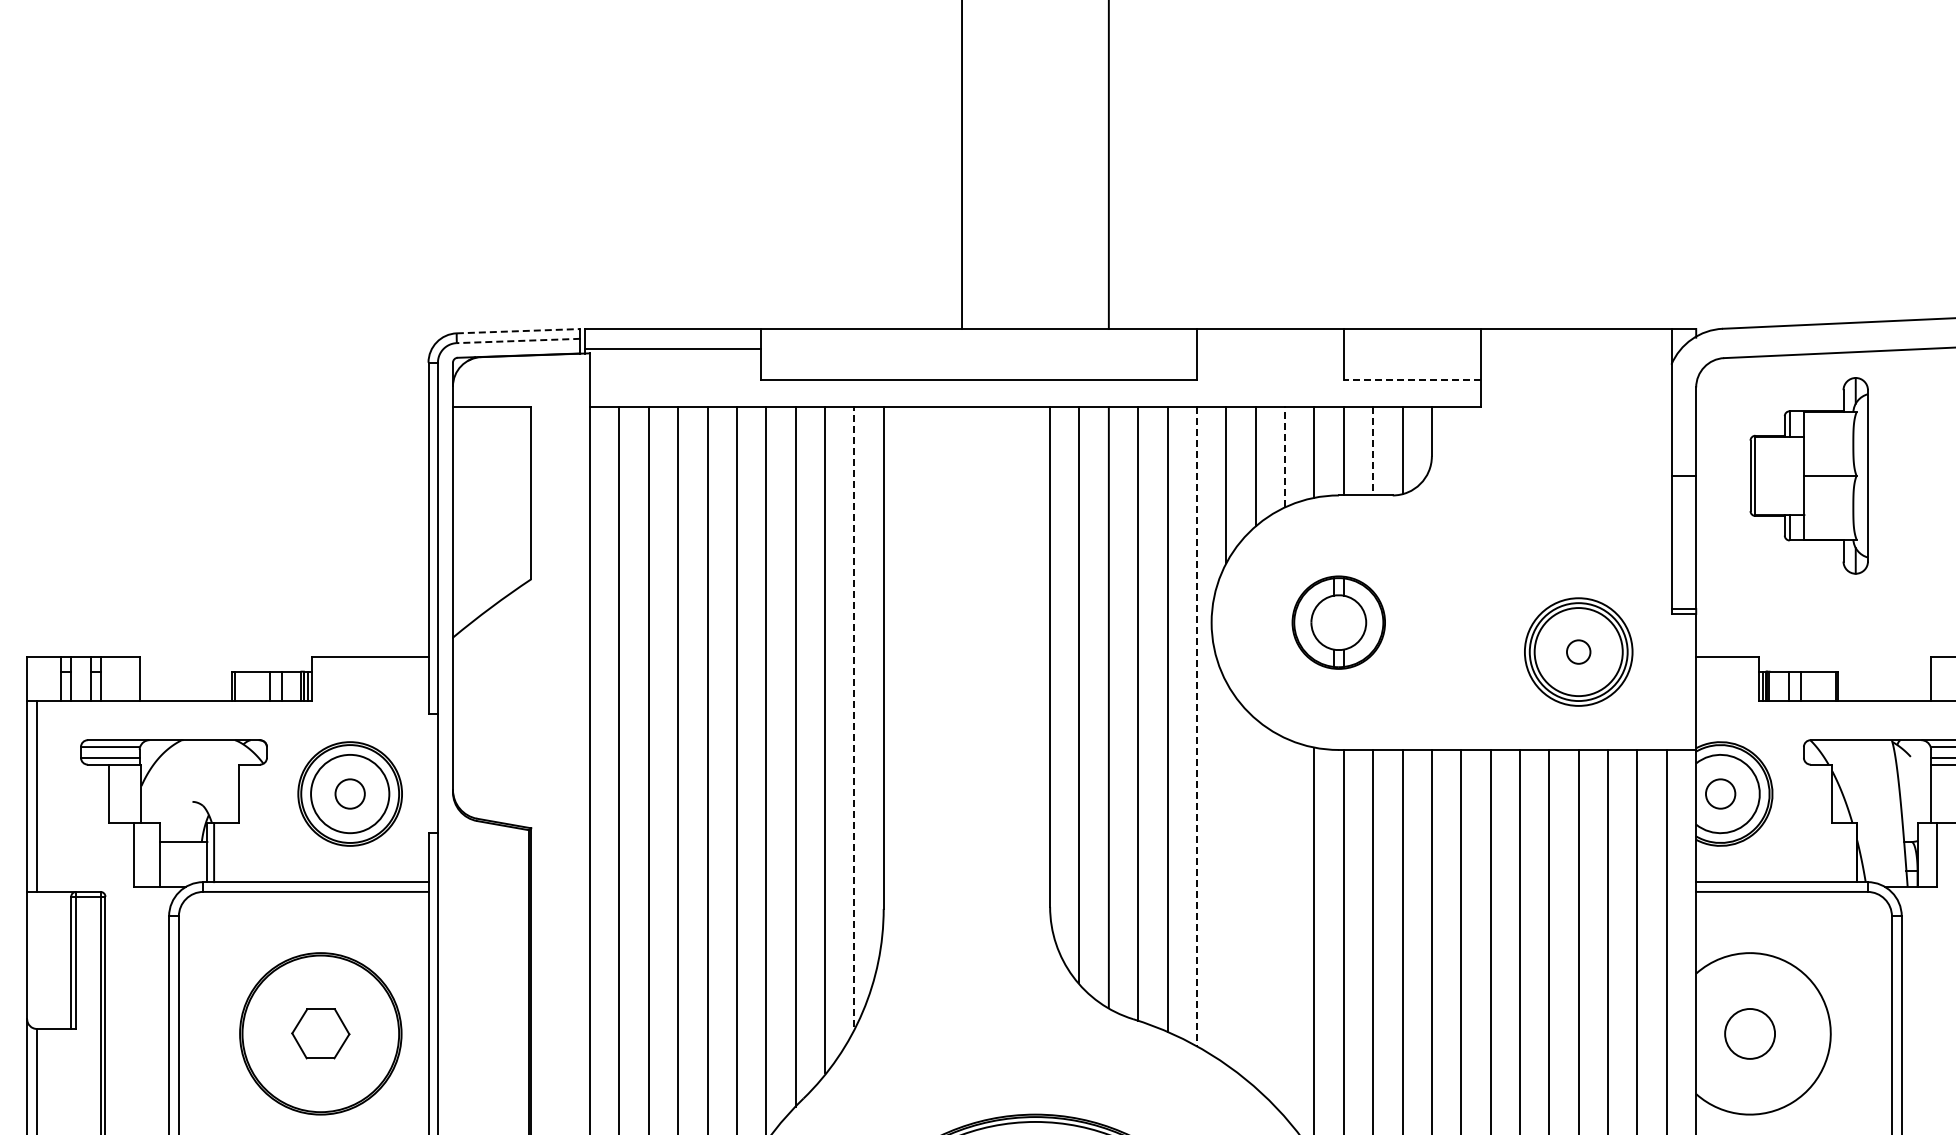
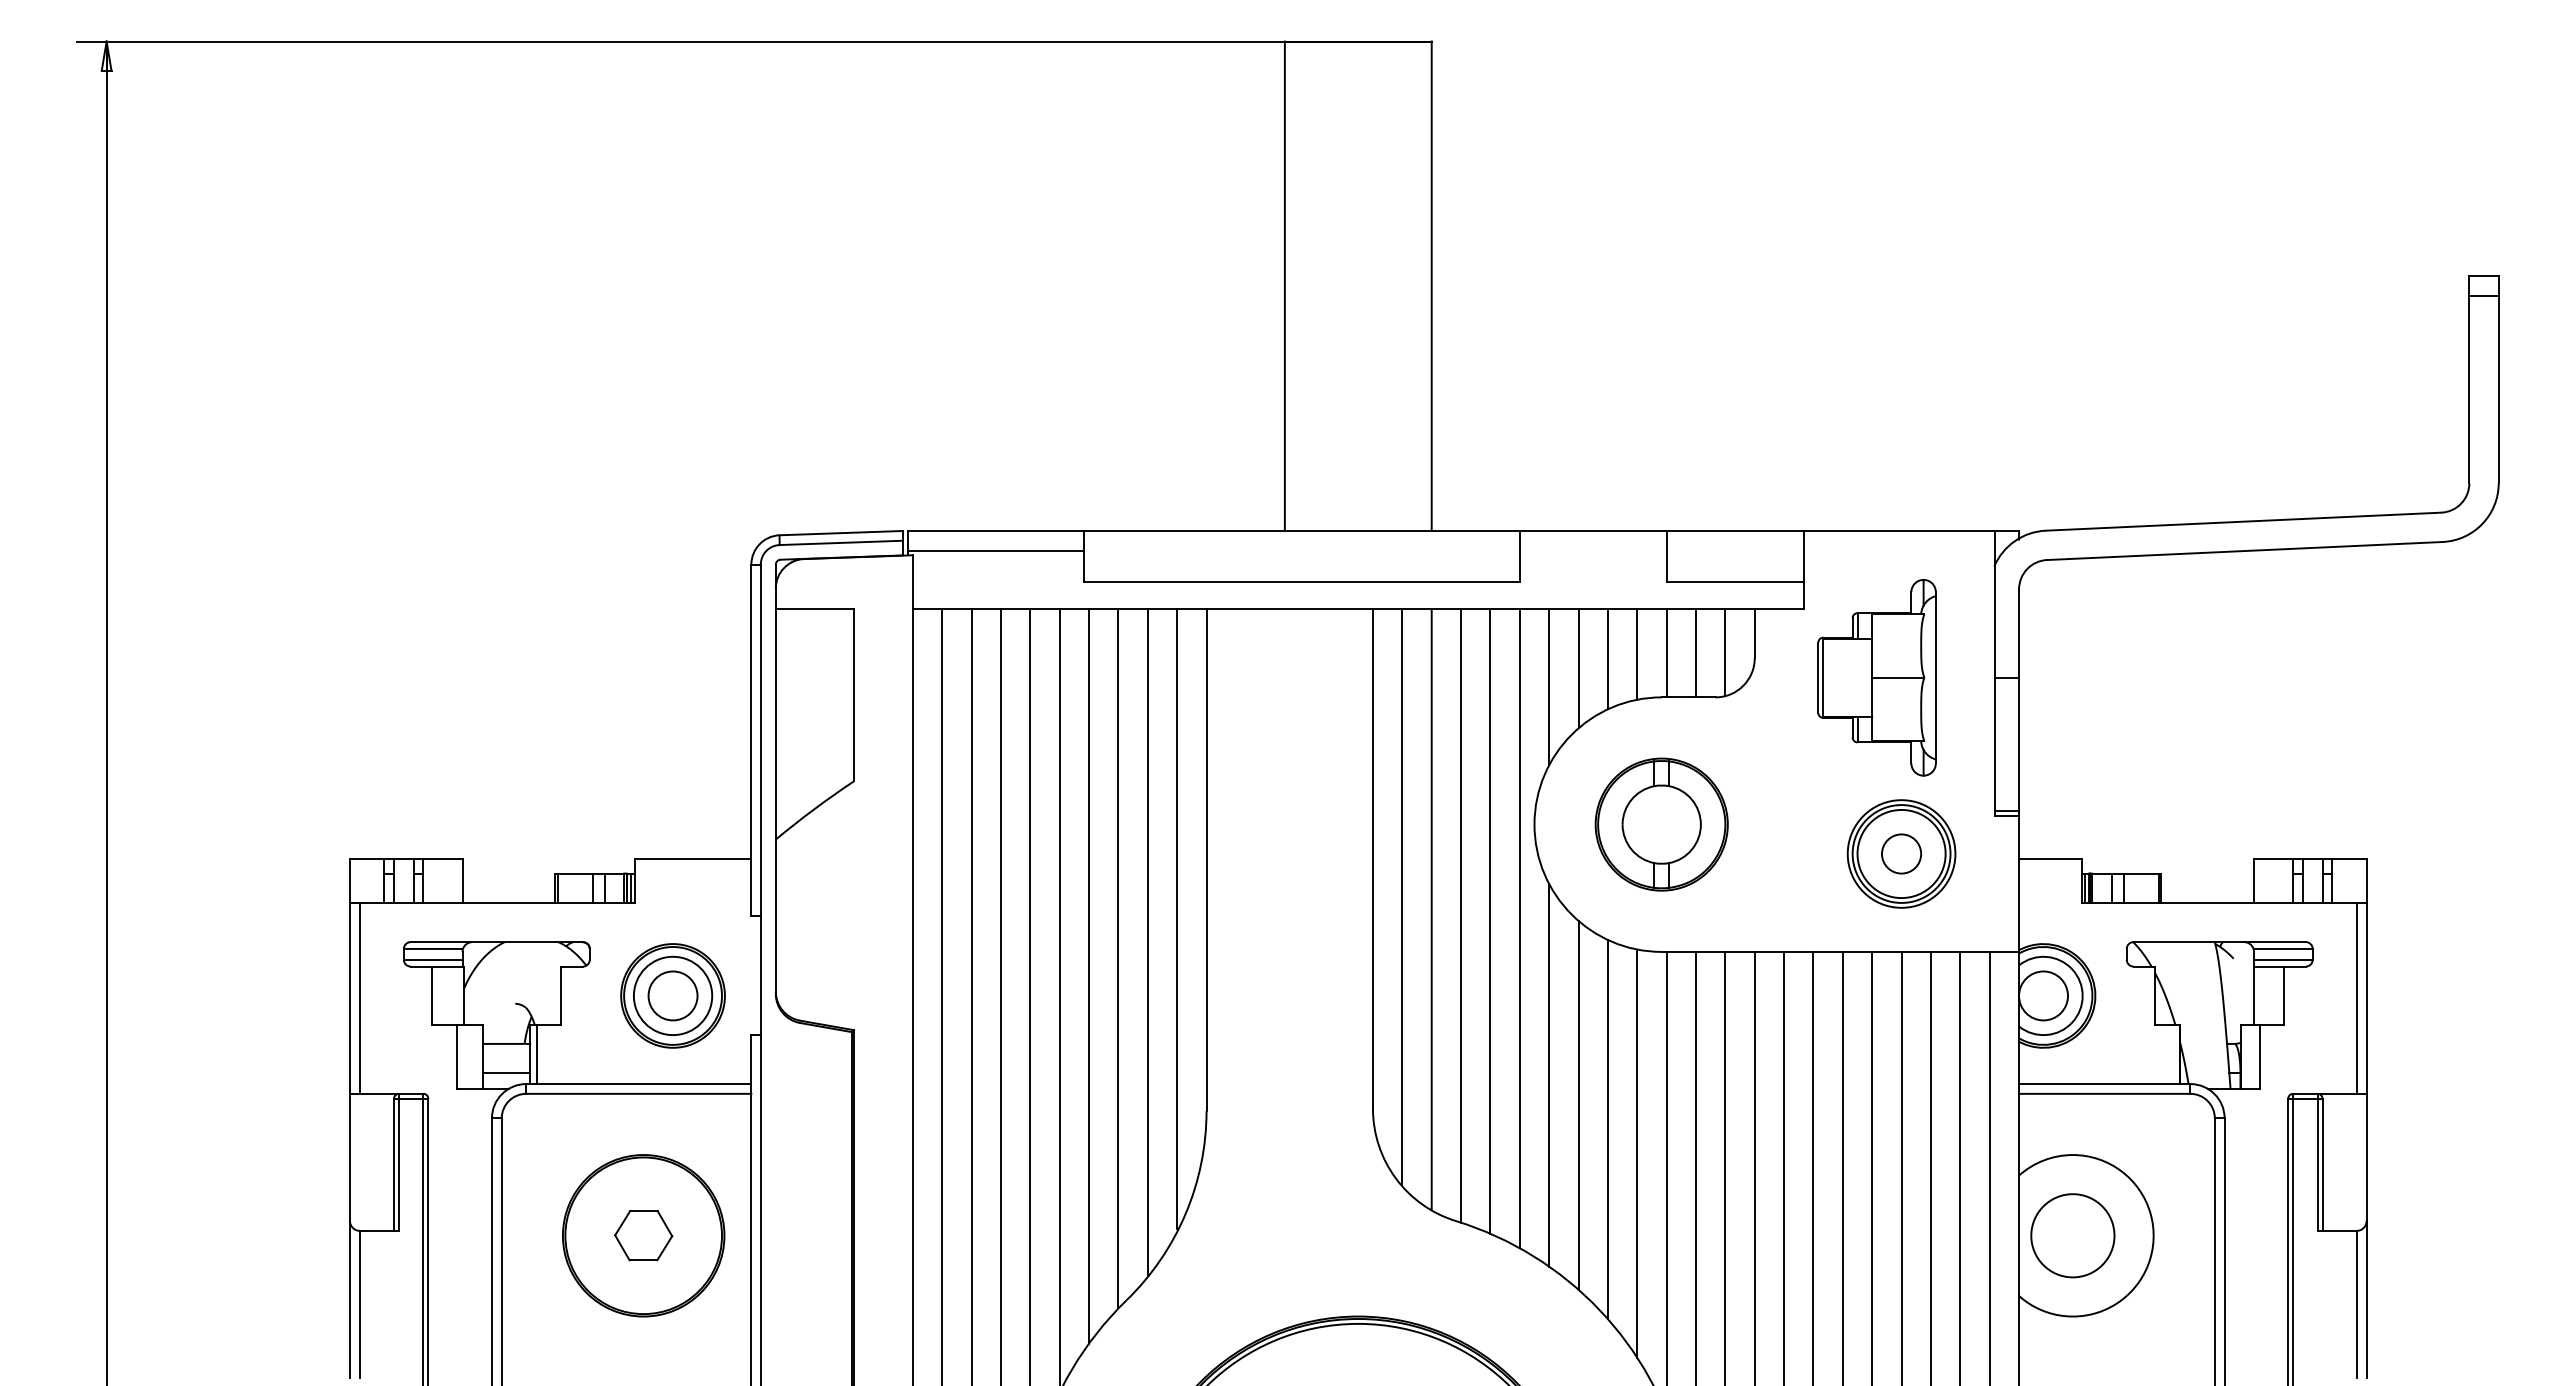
line: (518, 331) -> (841, 533), dashed -> solid
line: (518, 340) -> (841, 542), dashed -> solid
line: (1412, 379) -> (1735, 581), dashed -> solid
line: (1373, 451) -> (1696, 653), dashed -> solid
line: (1284, 456) -> (1607, 658), dashed -> solid
part: (1808, 475) -> (1876, 677), moved
part: (1338, 622) -> (1661, 824), size x1.43
circle: (1578, 651) -> (1901, 853), size x1.67
line: (854, 716) -> (1177, 918), dashed -> solid
line: (1196, 727) -> (1519, 929), dashed -> solid
circle: (349, 793) -> (672, 995), size x1.67
circle: (1720, 793) -> (2043, 995), size x1.67
line: (183, 871) -> (506, 1073), added
line: (1226, 872) -> (1549, 1074), added
line: (1255, 902) -> (1578, 1104), added
line: (1284, 927) -> (1607, 1129), added
circle: (1749, 1033) -> (2072, 1235), size x1.67

